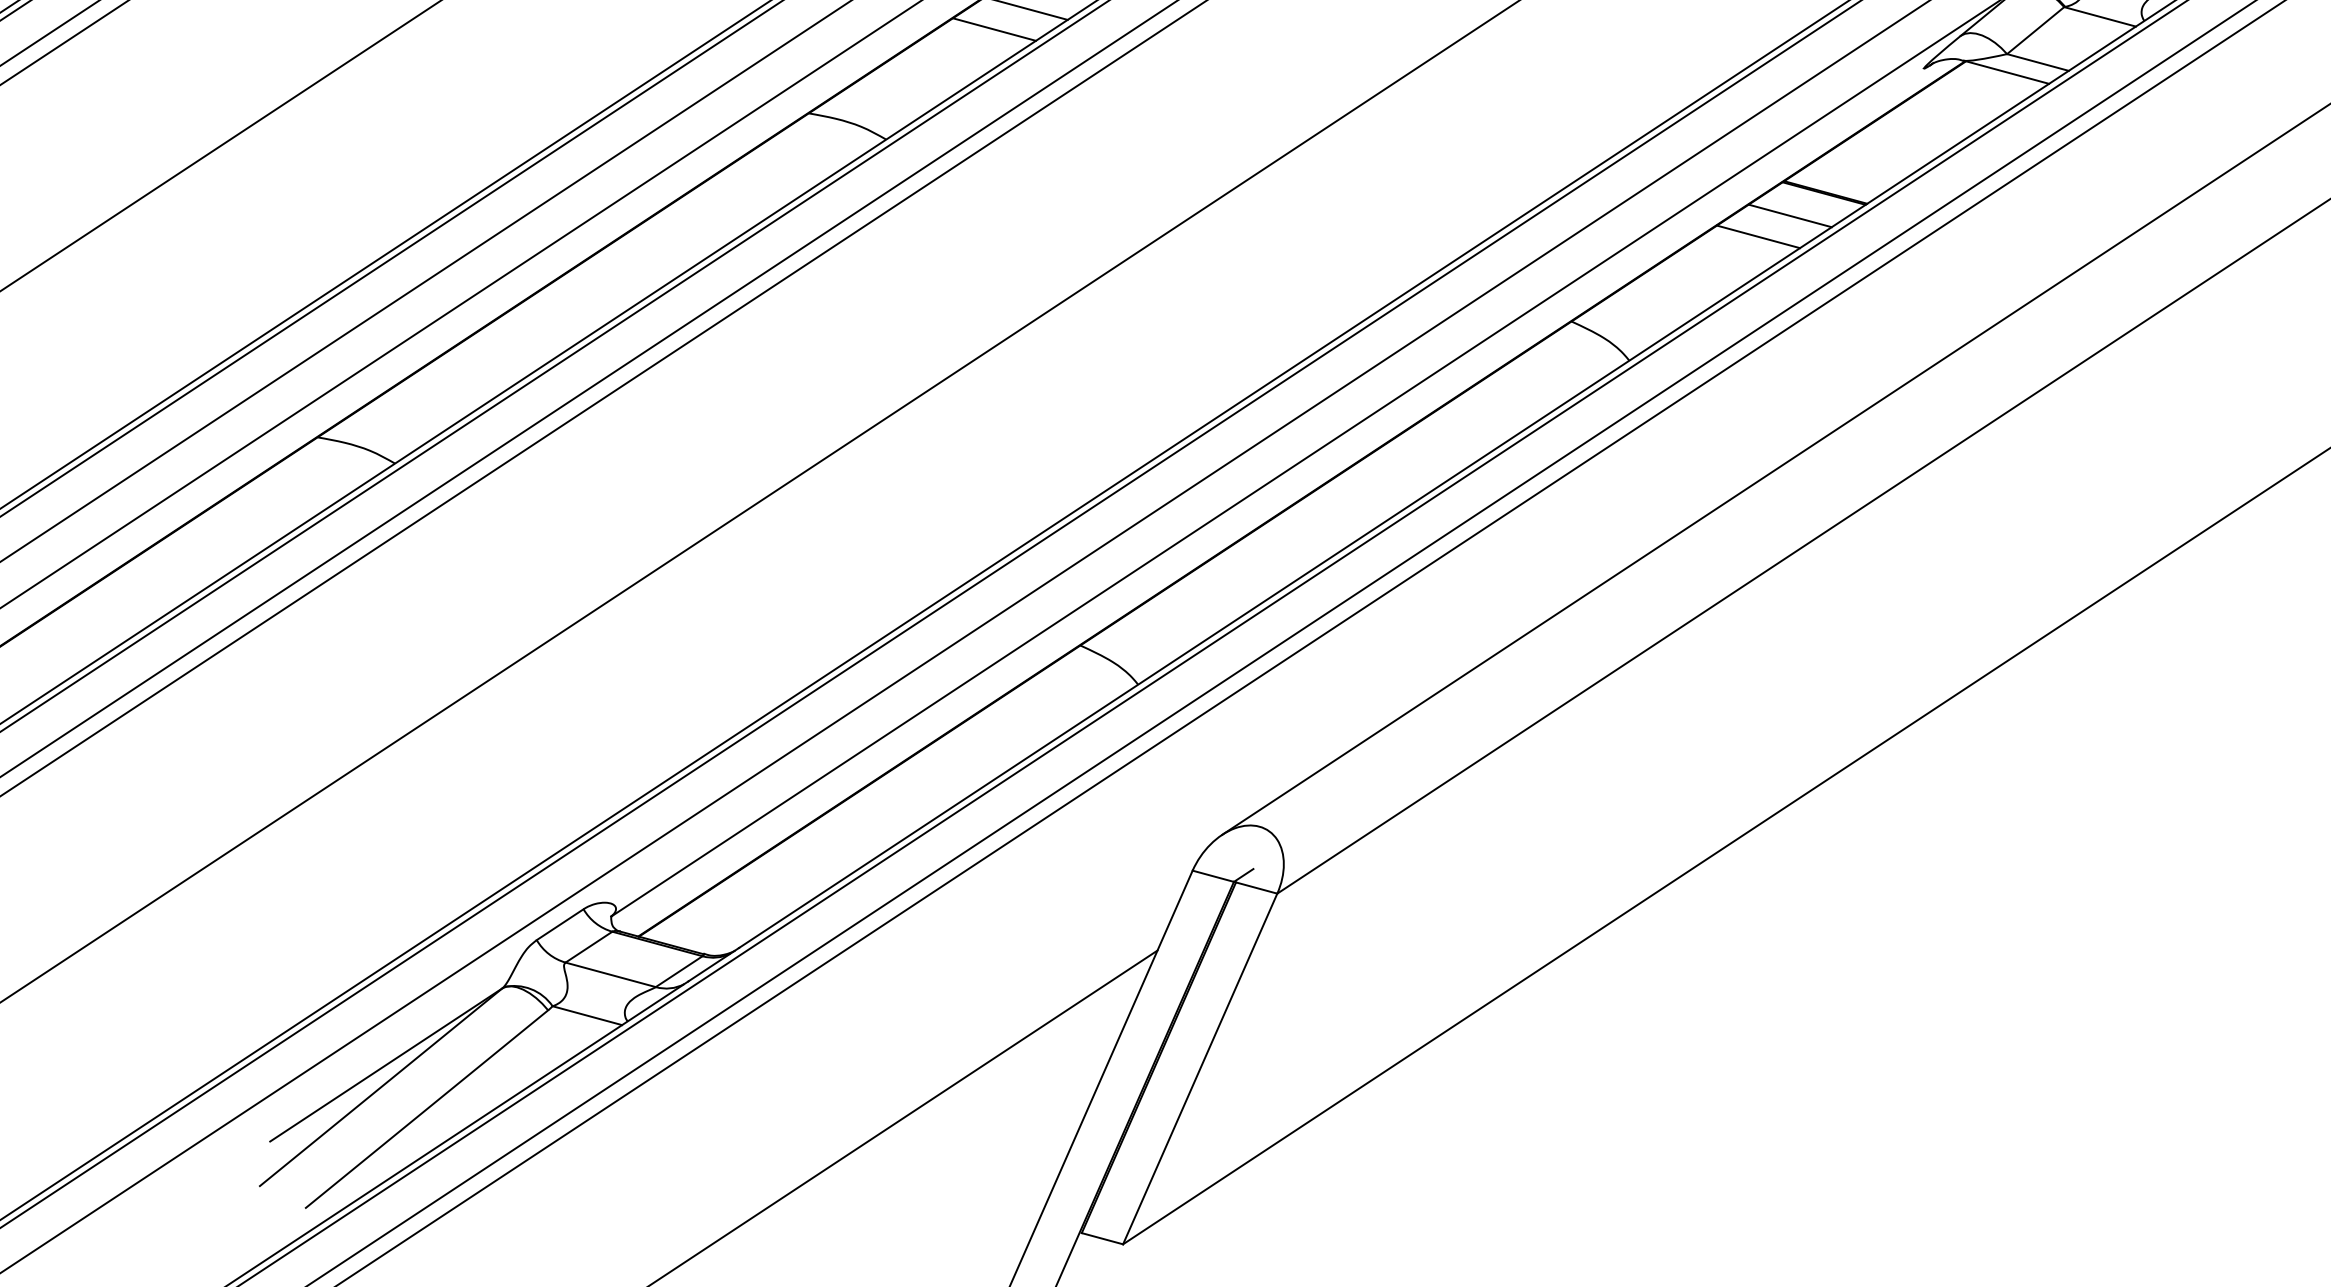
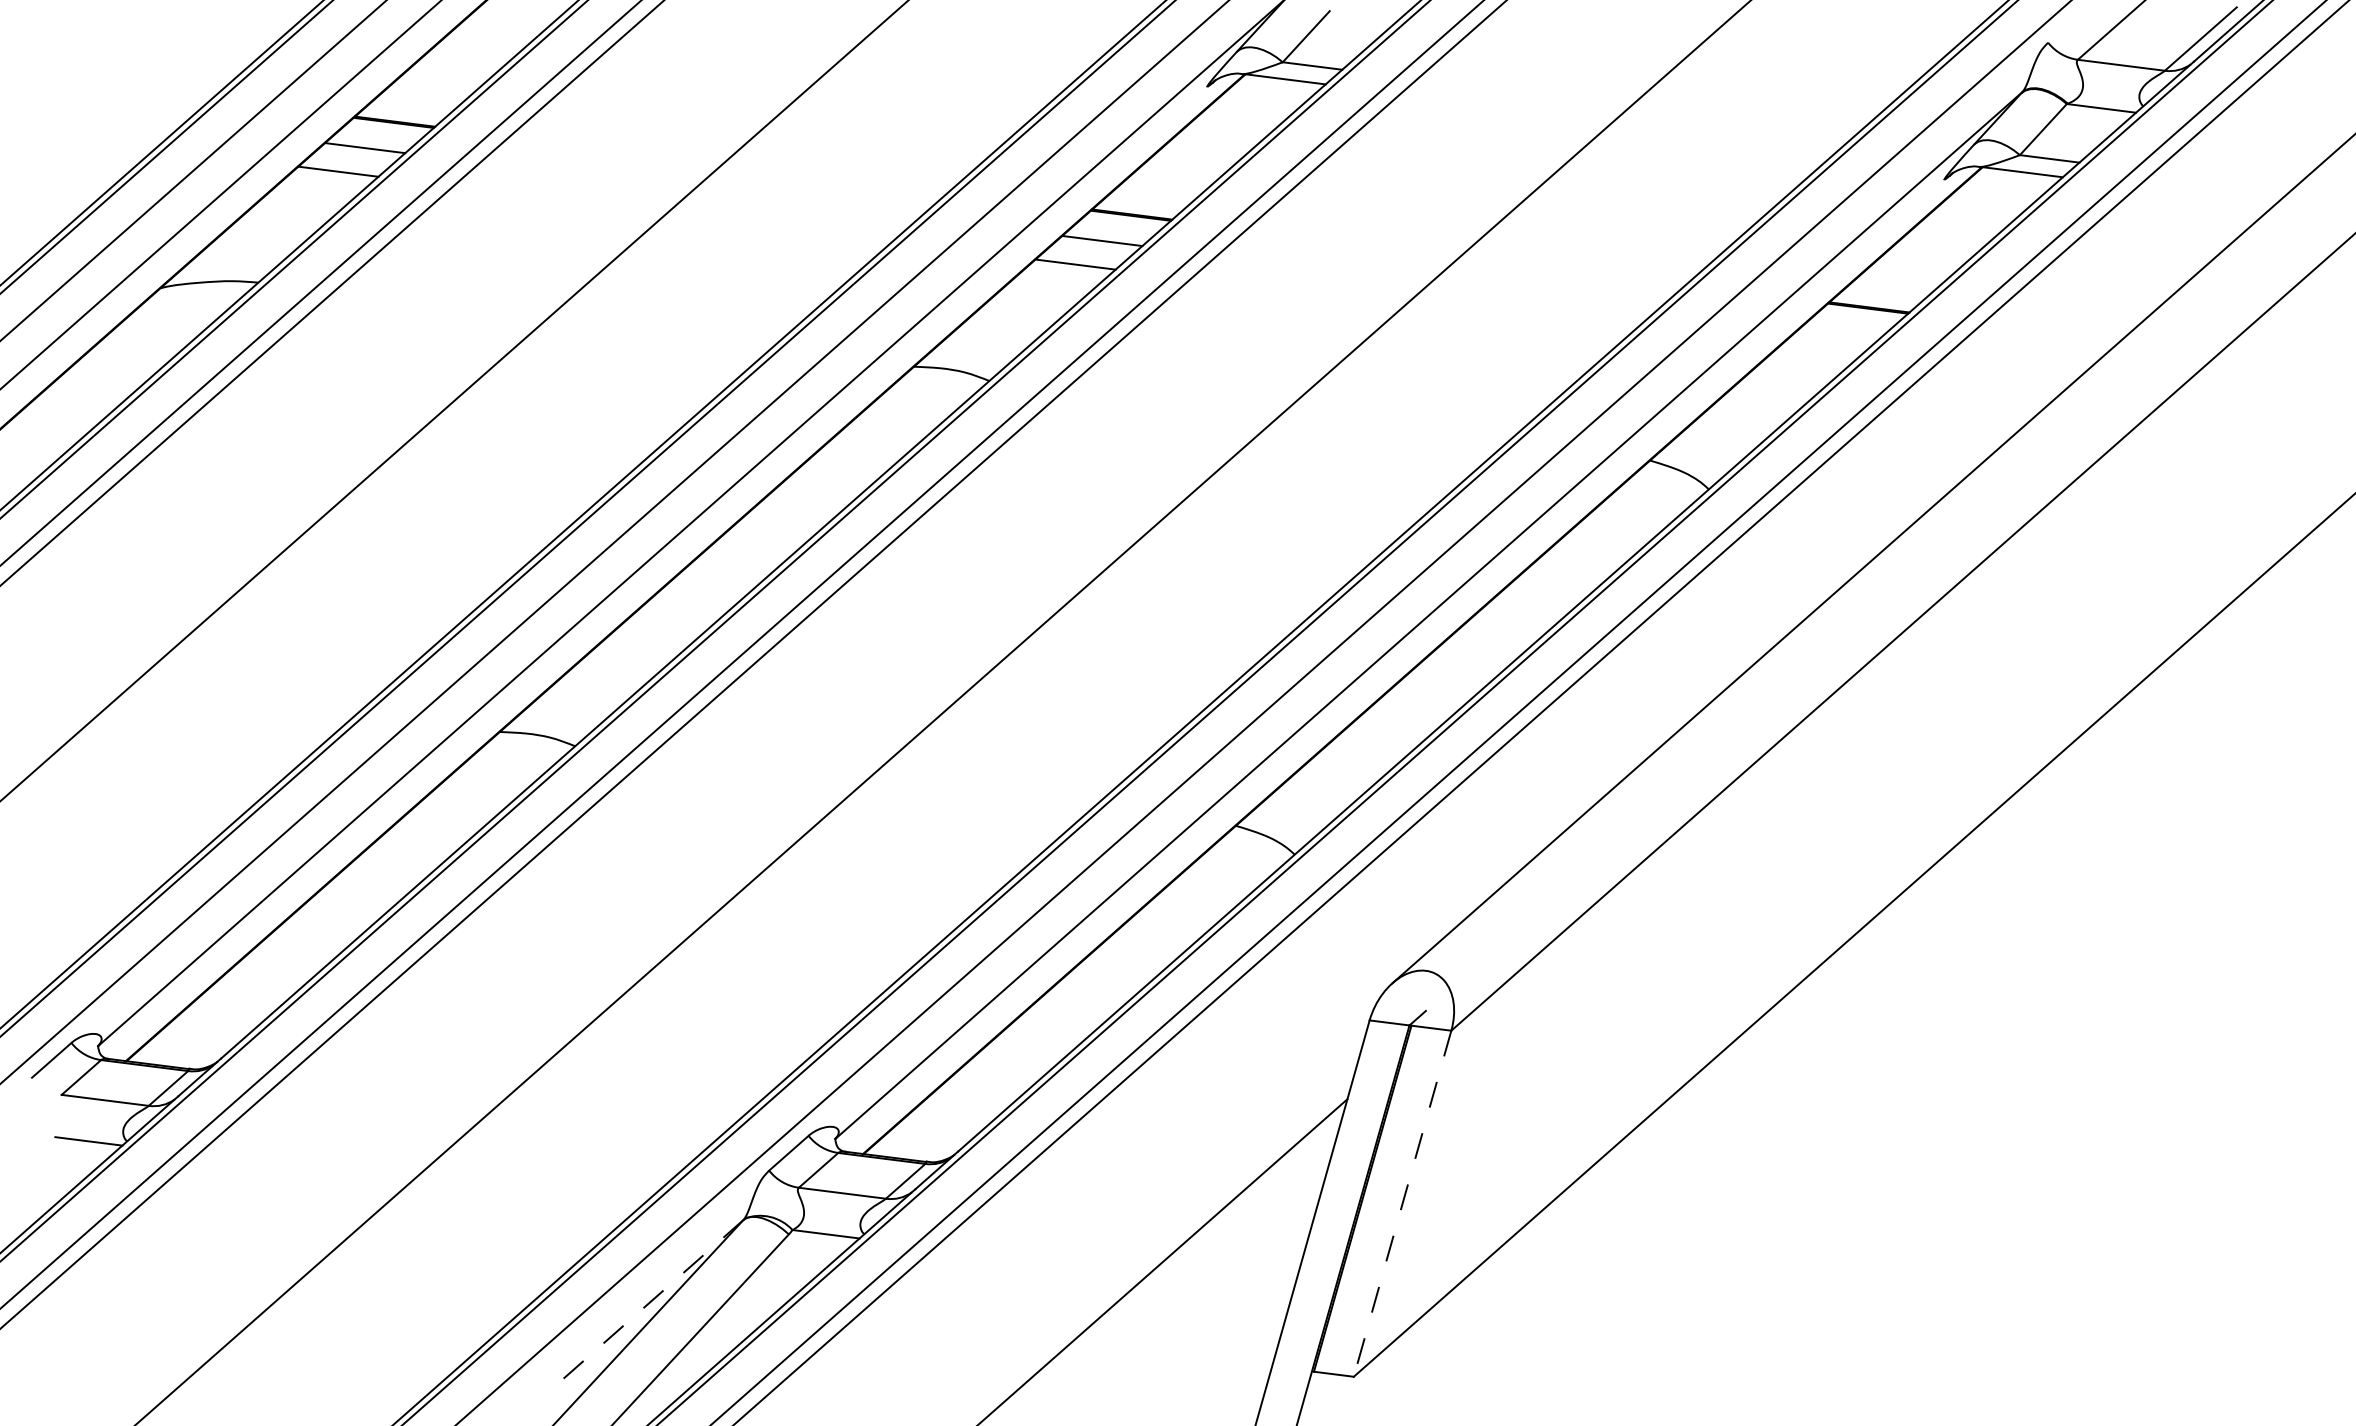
line: (1790, 215) -> (1839, 333), removed
line: (1758, 236) -> (1812, 357), removed
line: (386, 1065) -> (645, 1306), solid -> dashed
line: (1200, 1068) -> (1402, 1203), solid -> dashed

